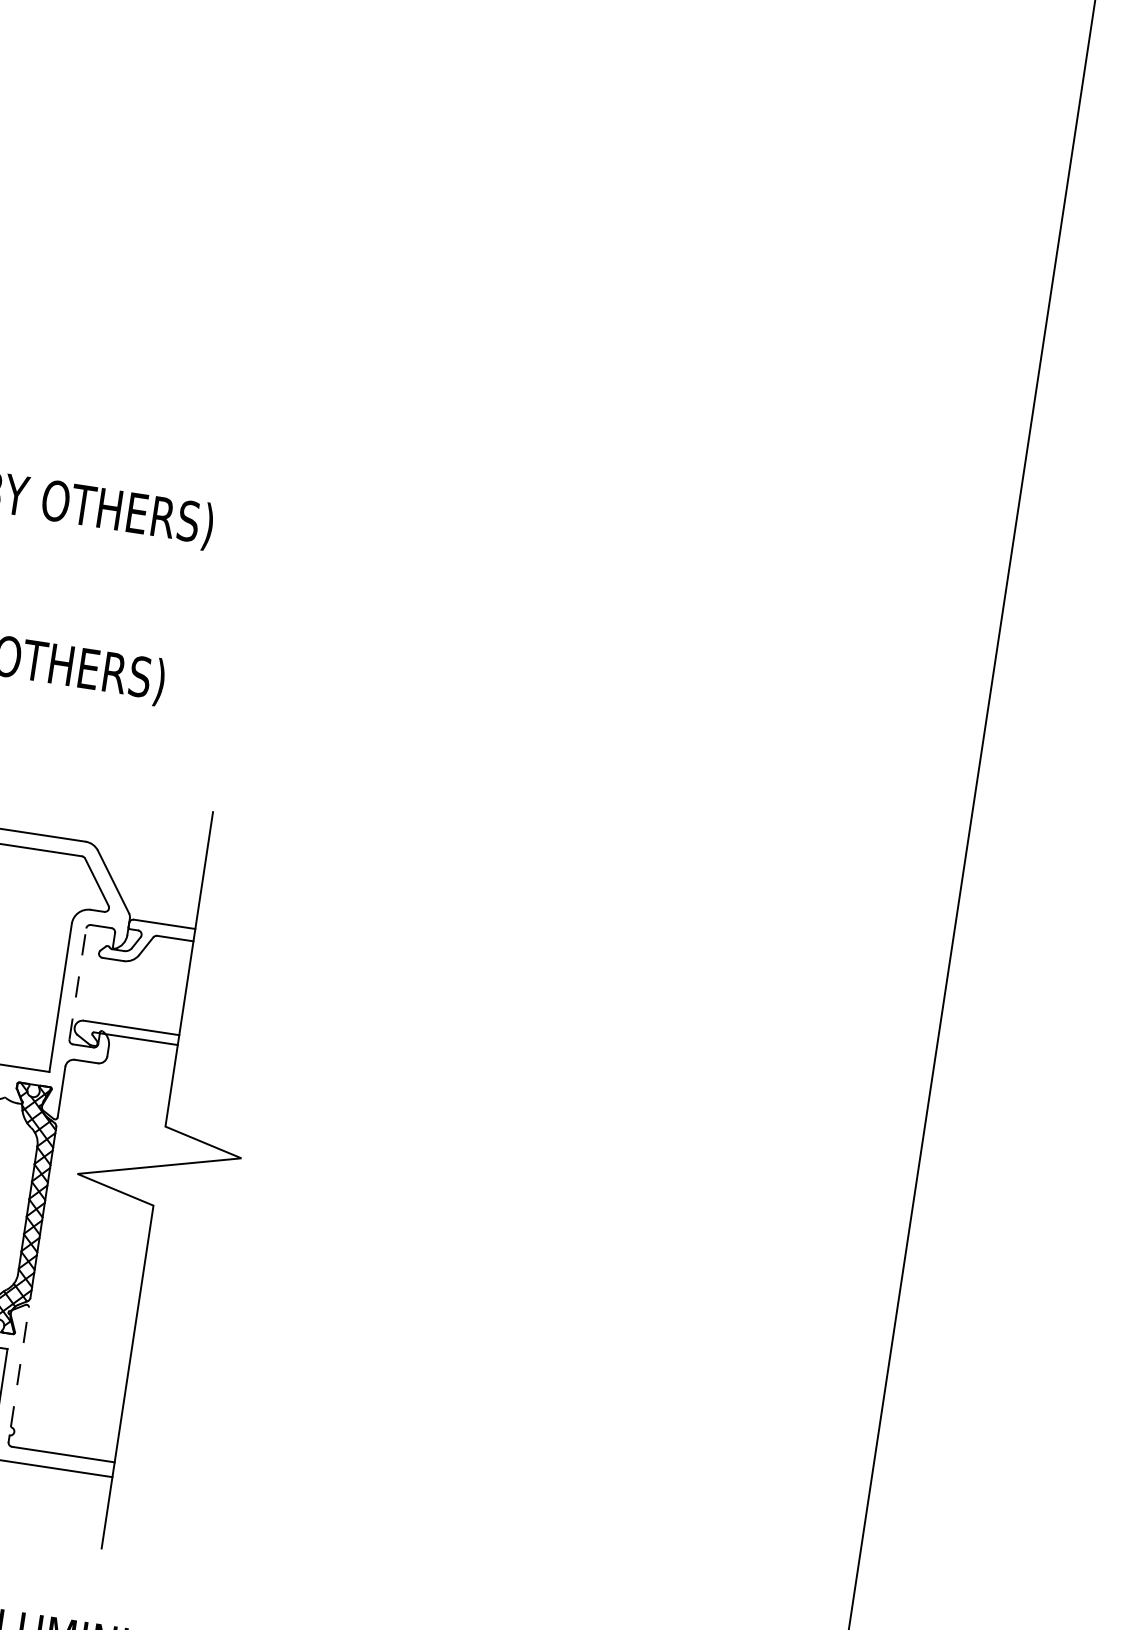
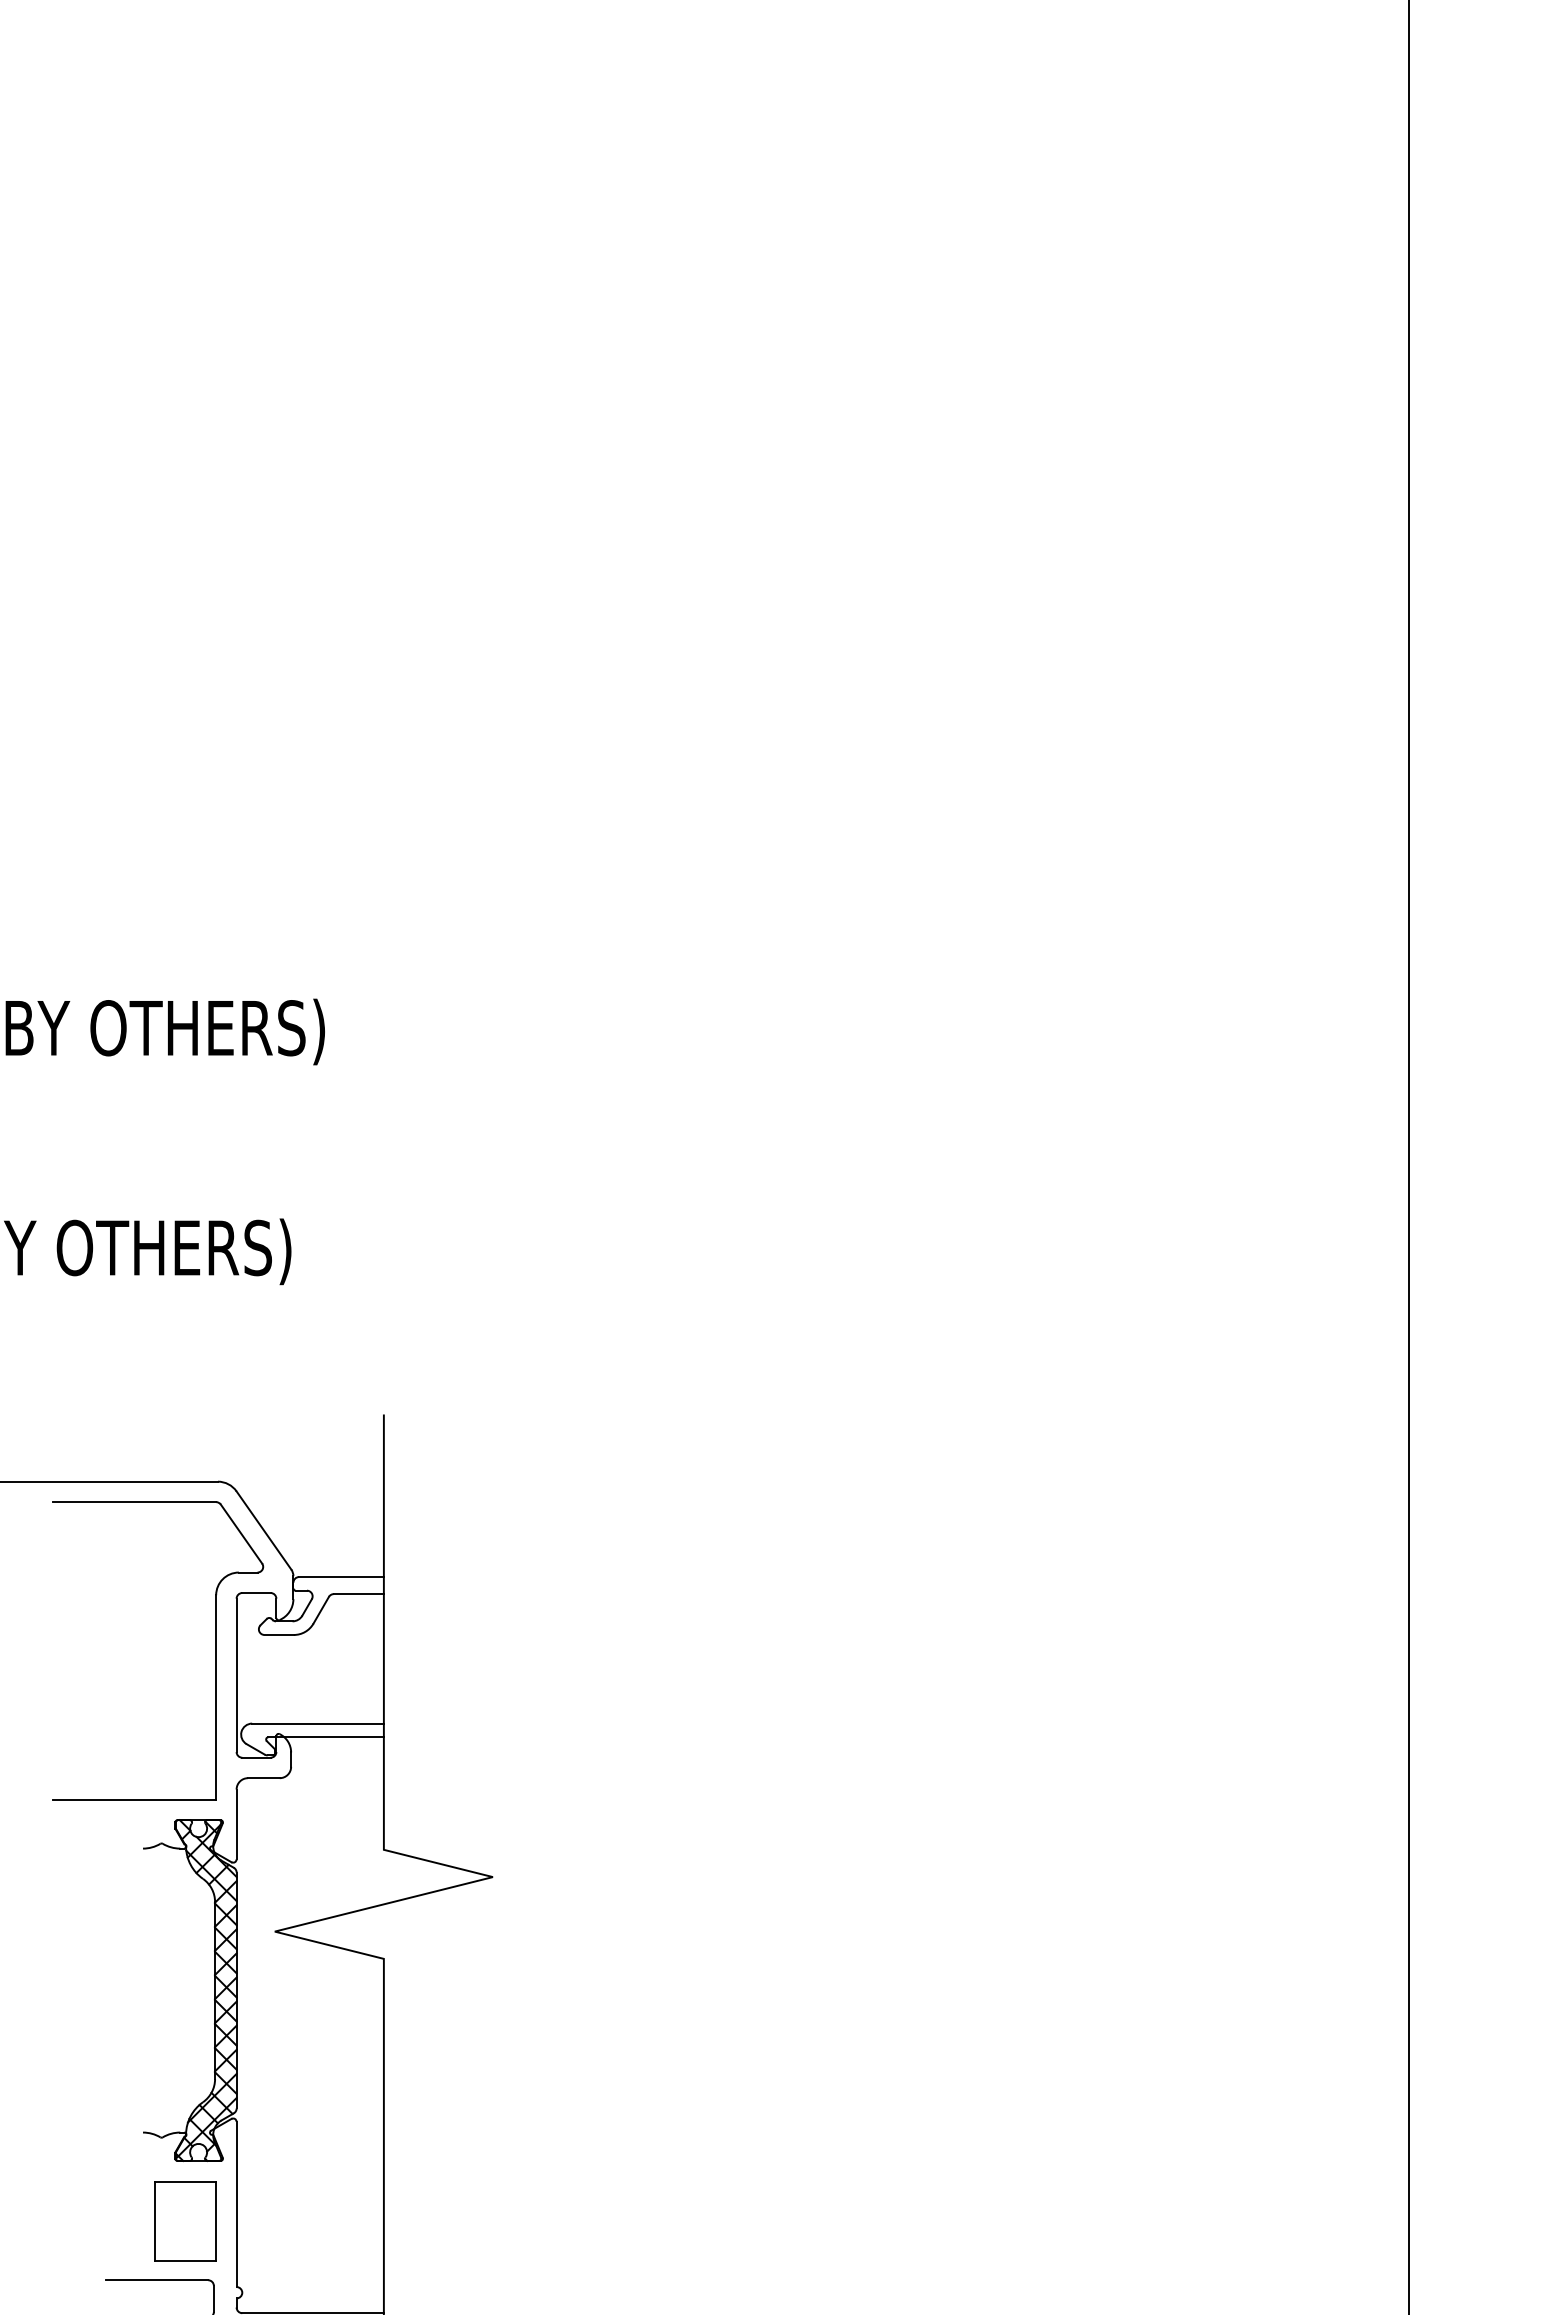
line: (77, 984) -> (236, 1675), dashed -> solid
line: (19, 1367) -> (236, 2204), dashed -> solid

